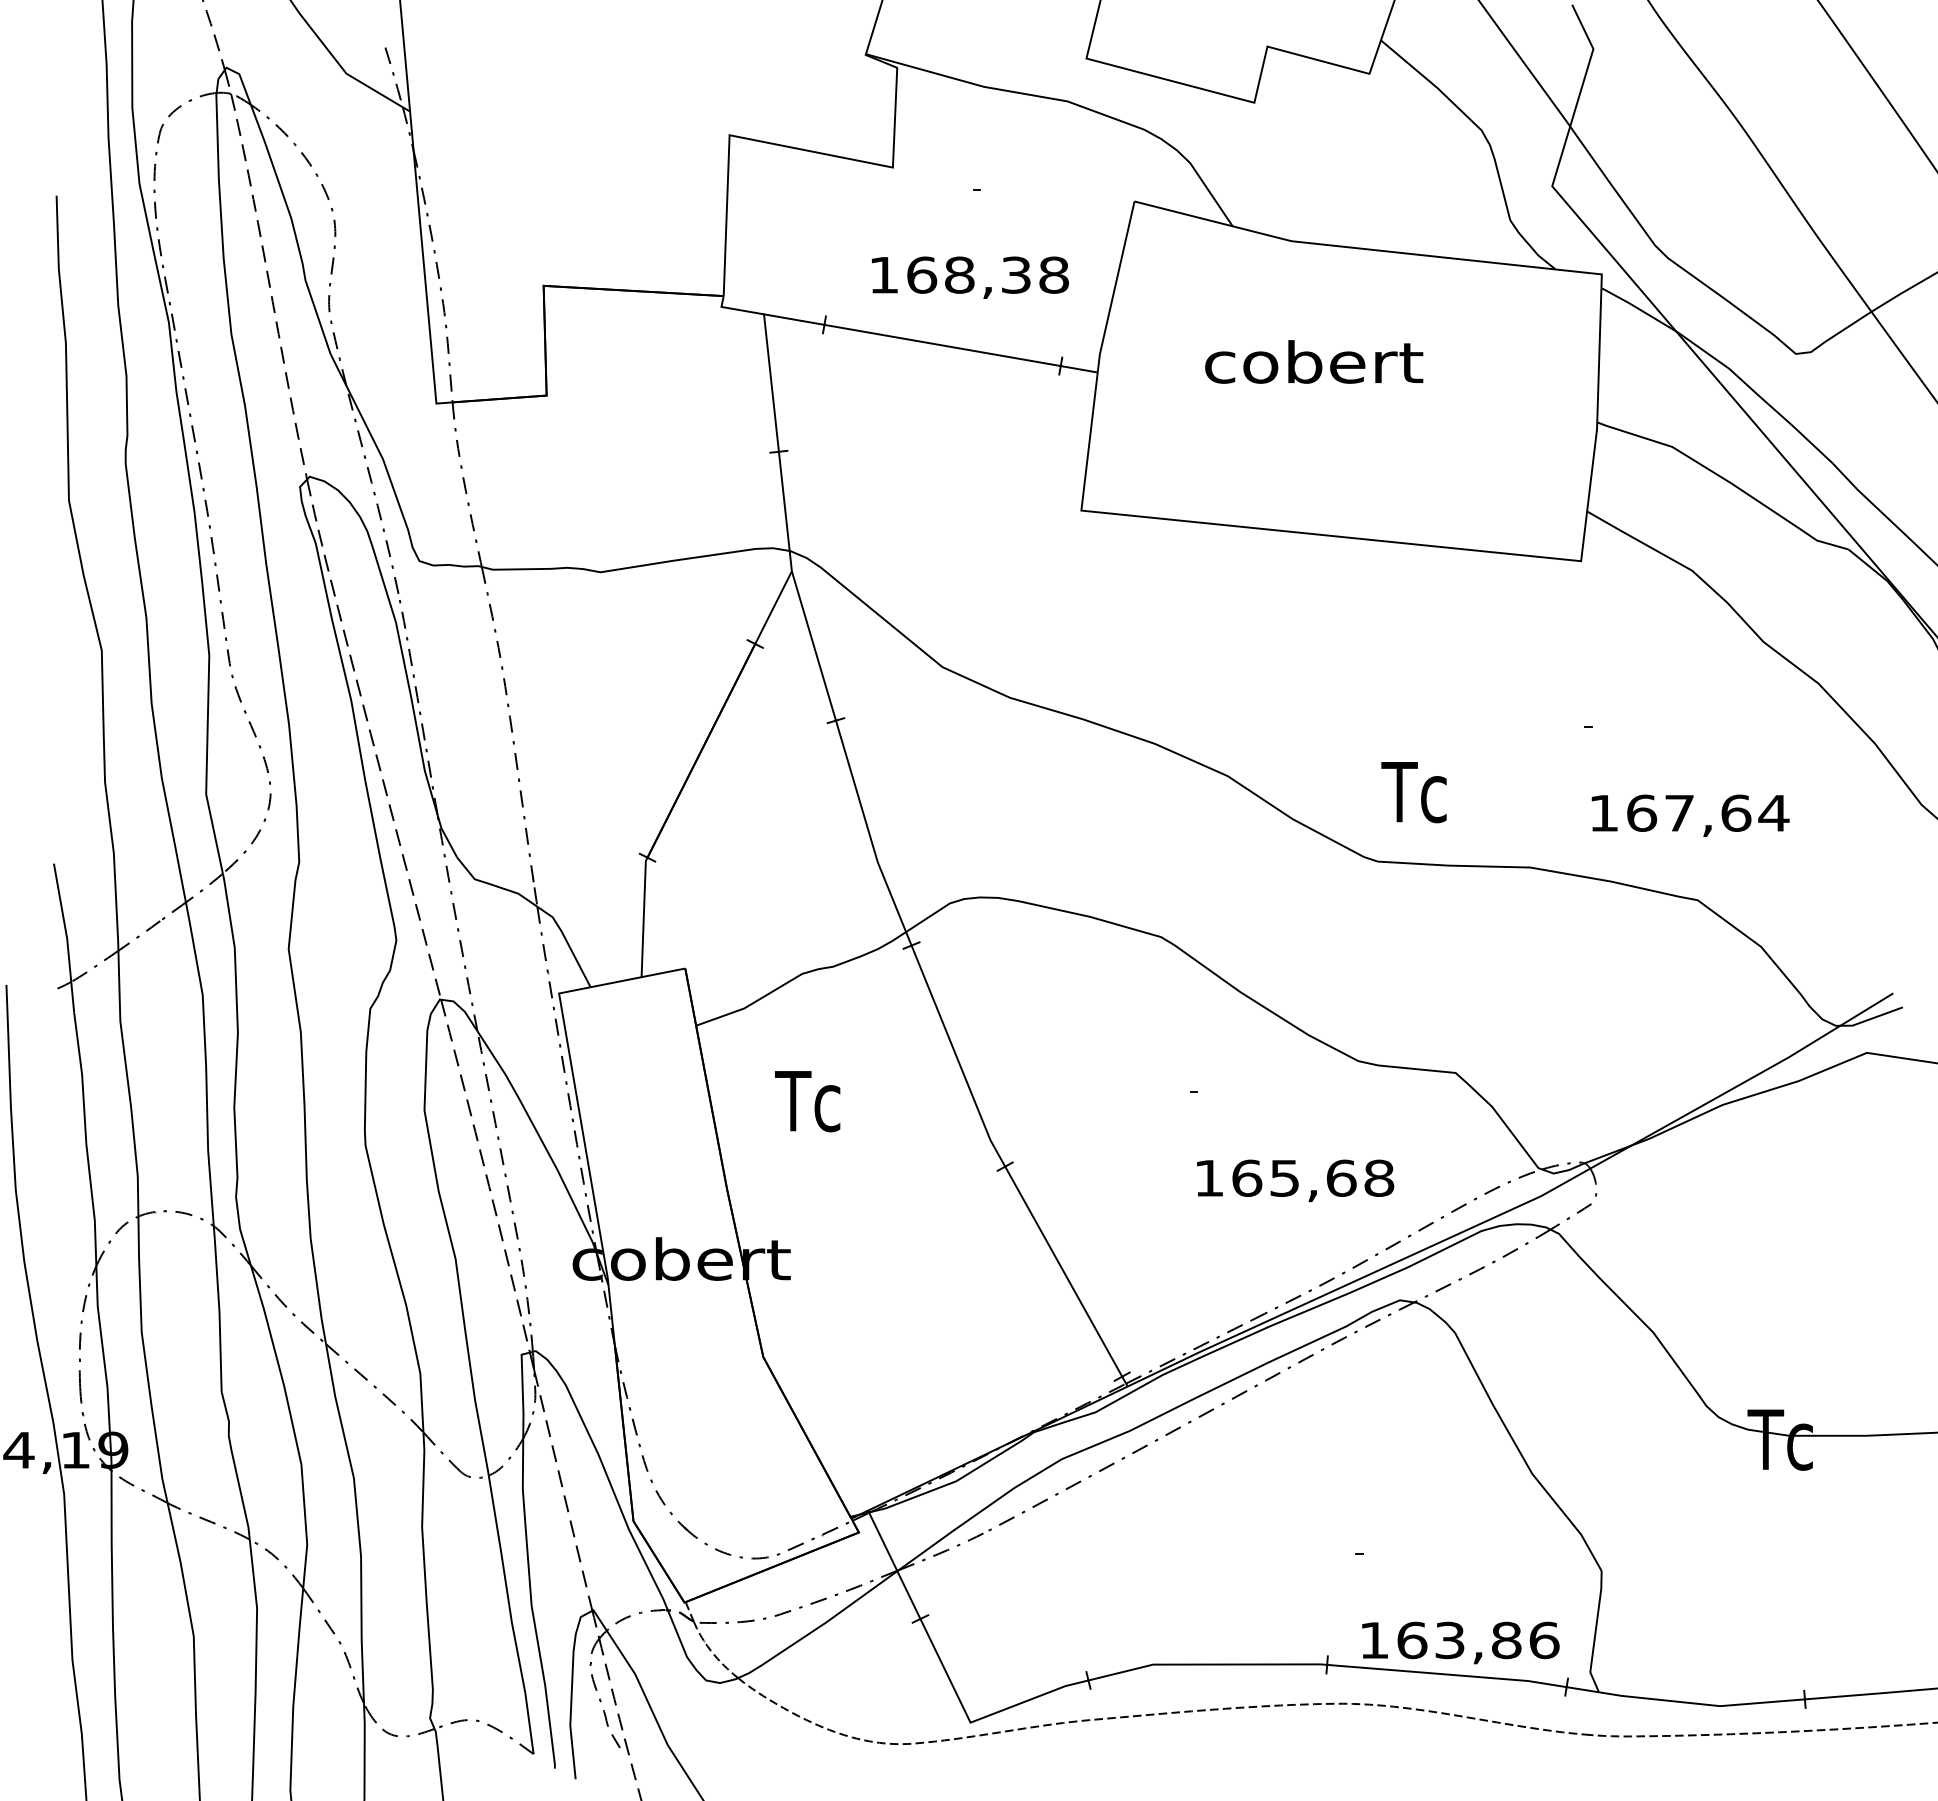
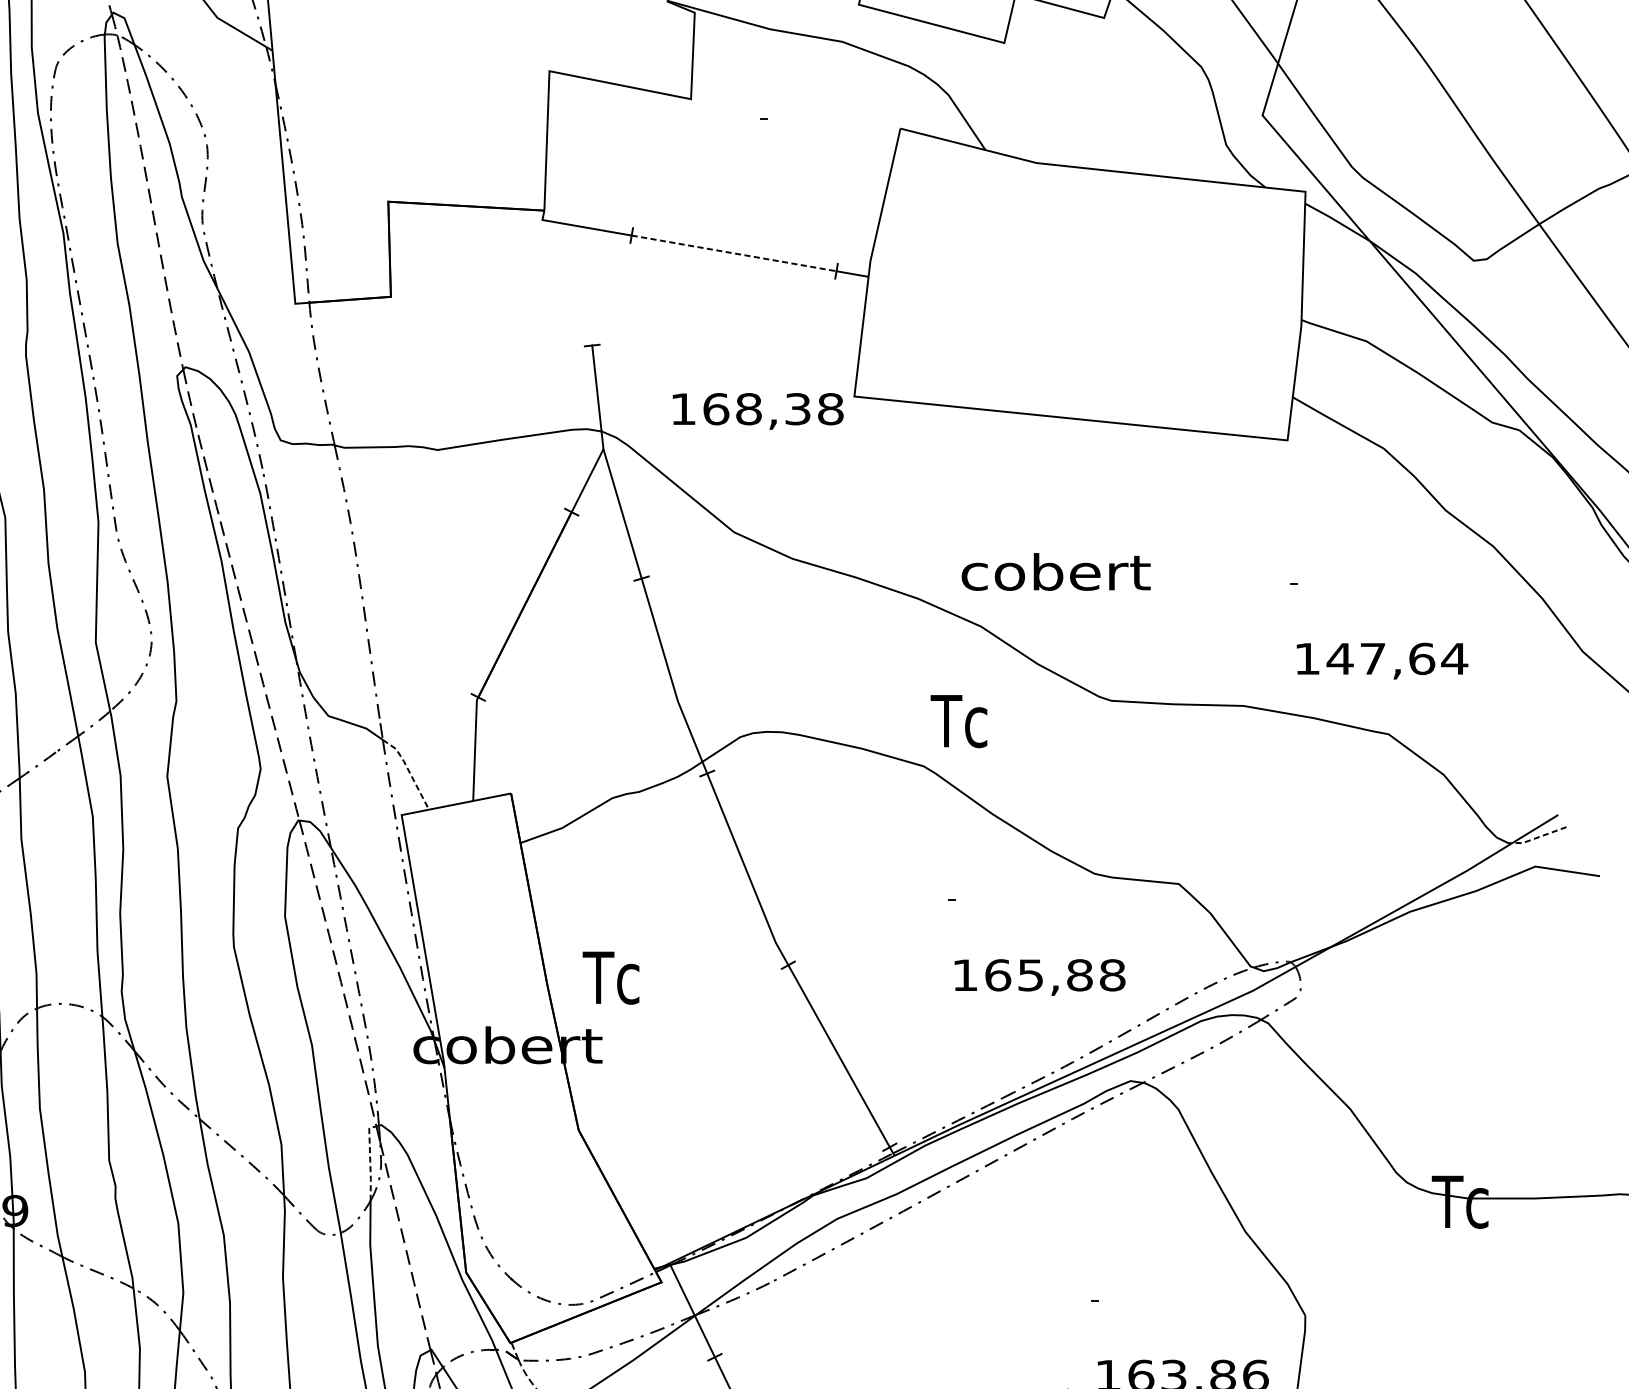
text: (970, 277) -> (758, 411), moved
line: (942, 345) -> (734, 253), solid -> dashed
text: (1314, 361) -> (1056, 571), moved
line: (771, 382) -> (585, 285), removed
text: (1413, 792) -> (958, 721), moved
text: (1641, 812) -> (1339, 658), 167,64 -> 147,64
line: (567, 942) -> (408, 770), solid -> dashed
line: (1871, 1018) -> (1539, 836), solid -> dashed
text: (807, 1101) -> (610, 978), moved
text: (1341, 1177) -> (1079, 974), 165,68 -> 165,88
line: (522, 1391) -> (369, 1160), solid -> dashed

